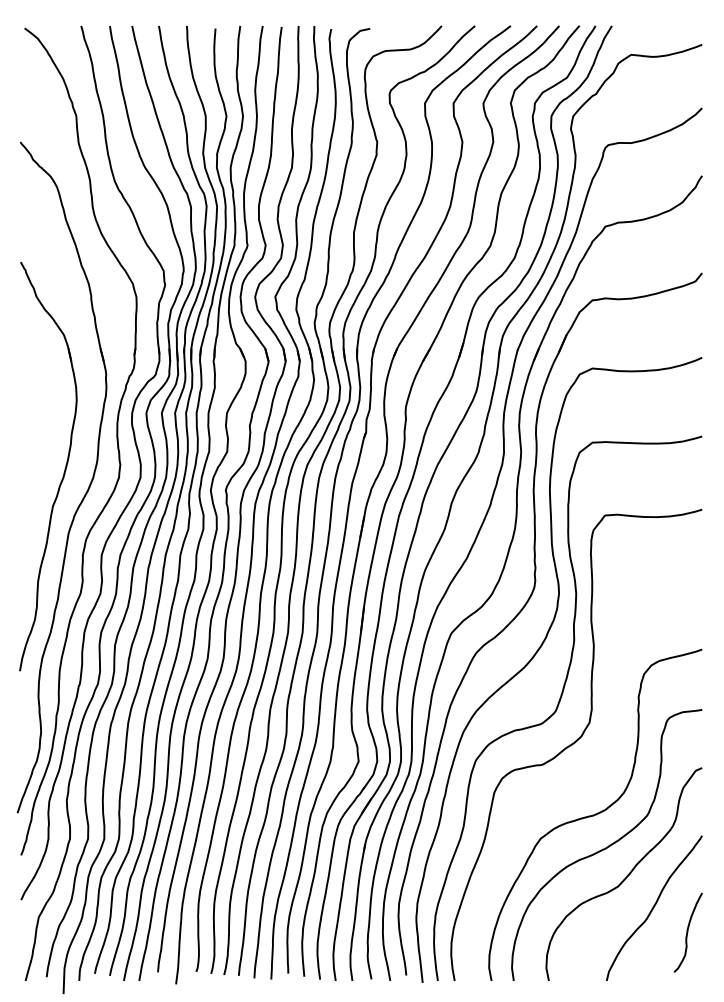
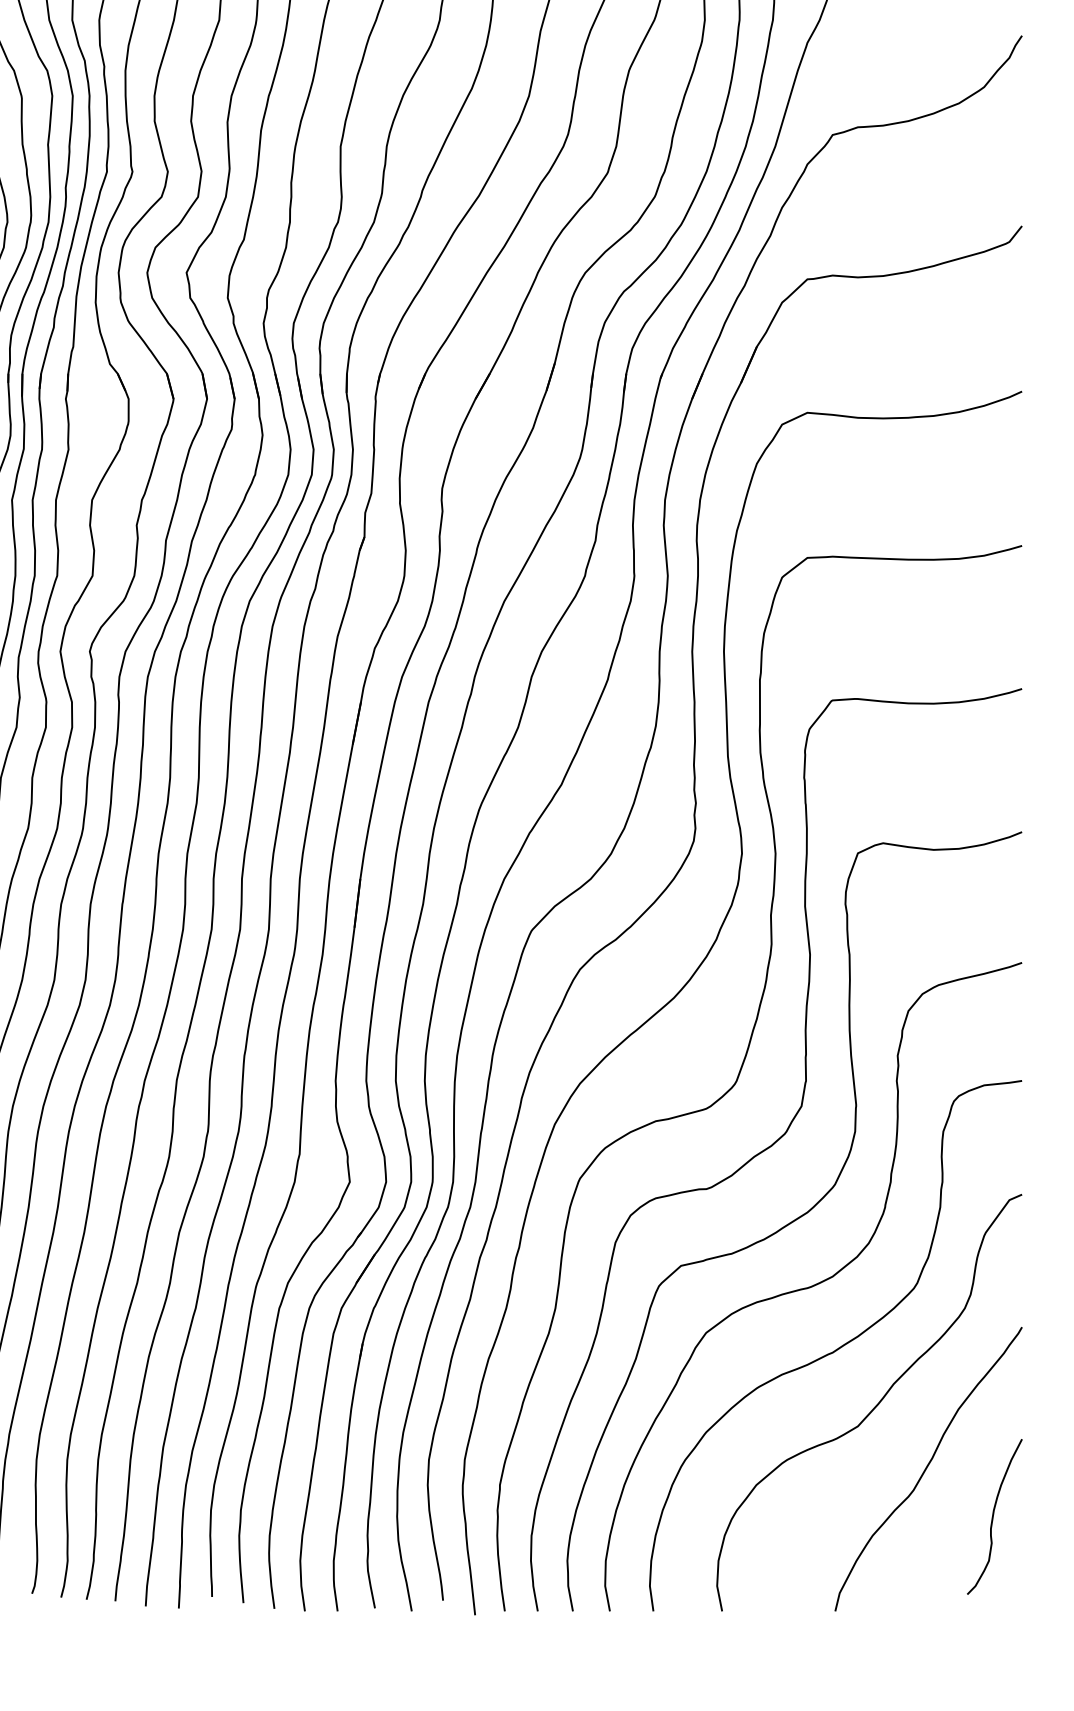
curve: (585, 781) -> (793, 1221), added

